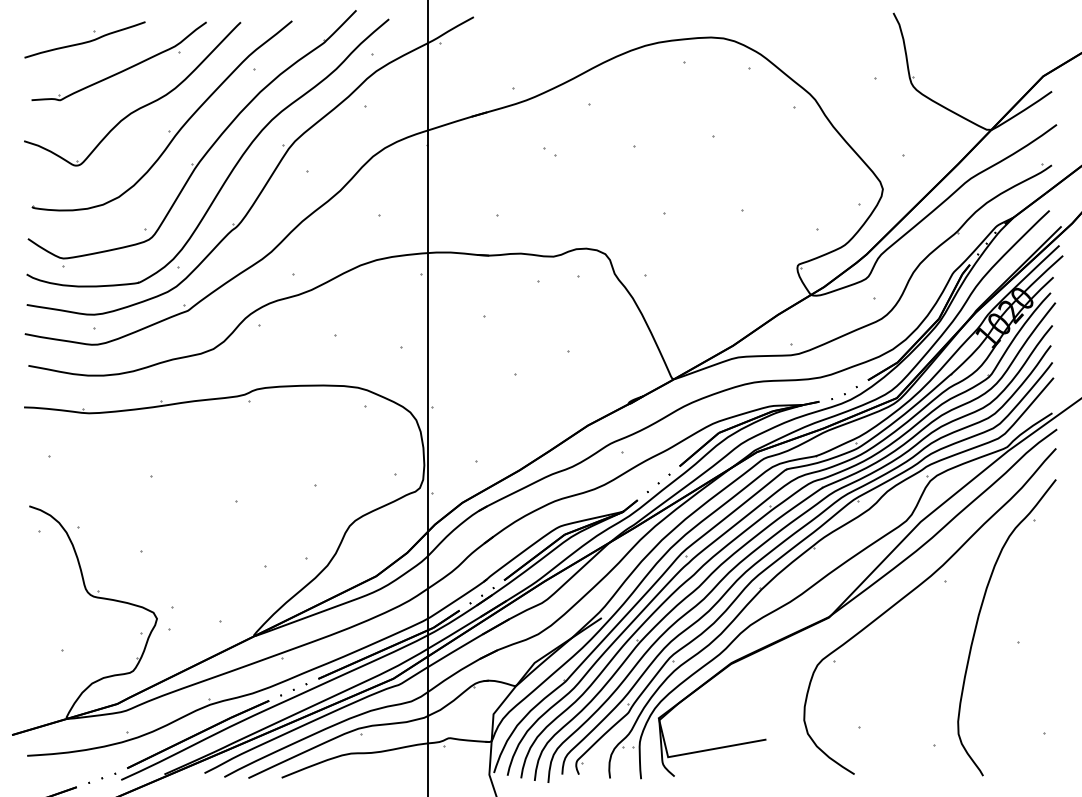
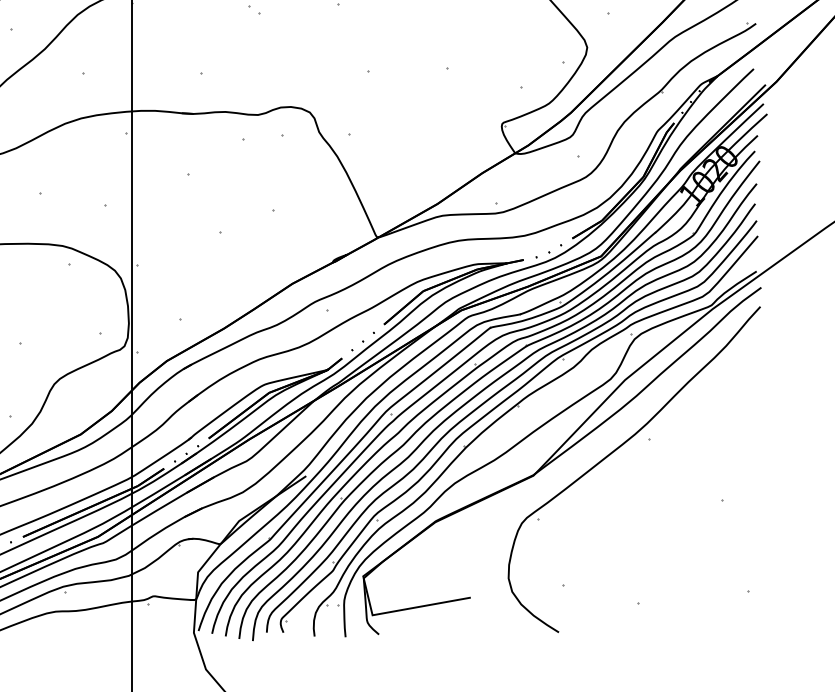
part: (978, 621) -> (682, 479), removed

